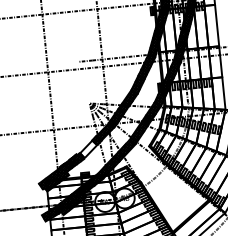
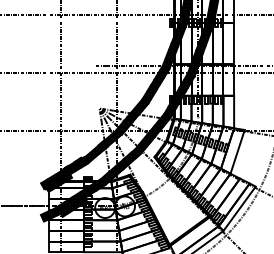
hatch: (88, 148) -> (93, 153), added

